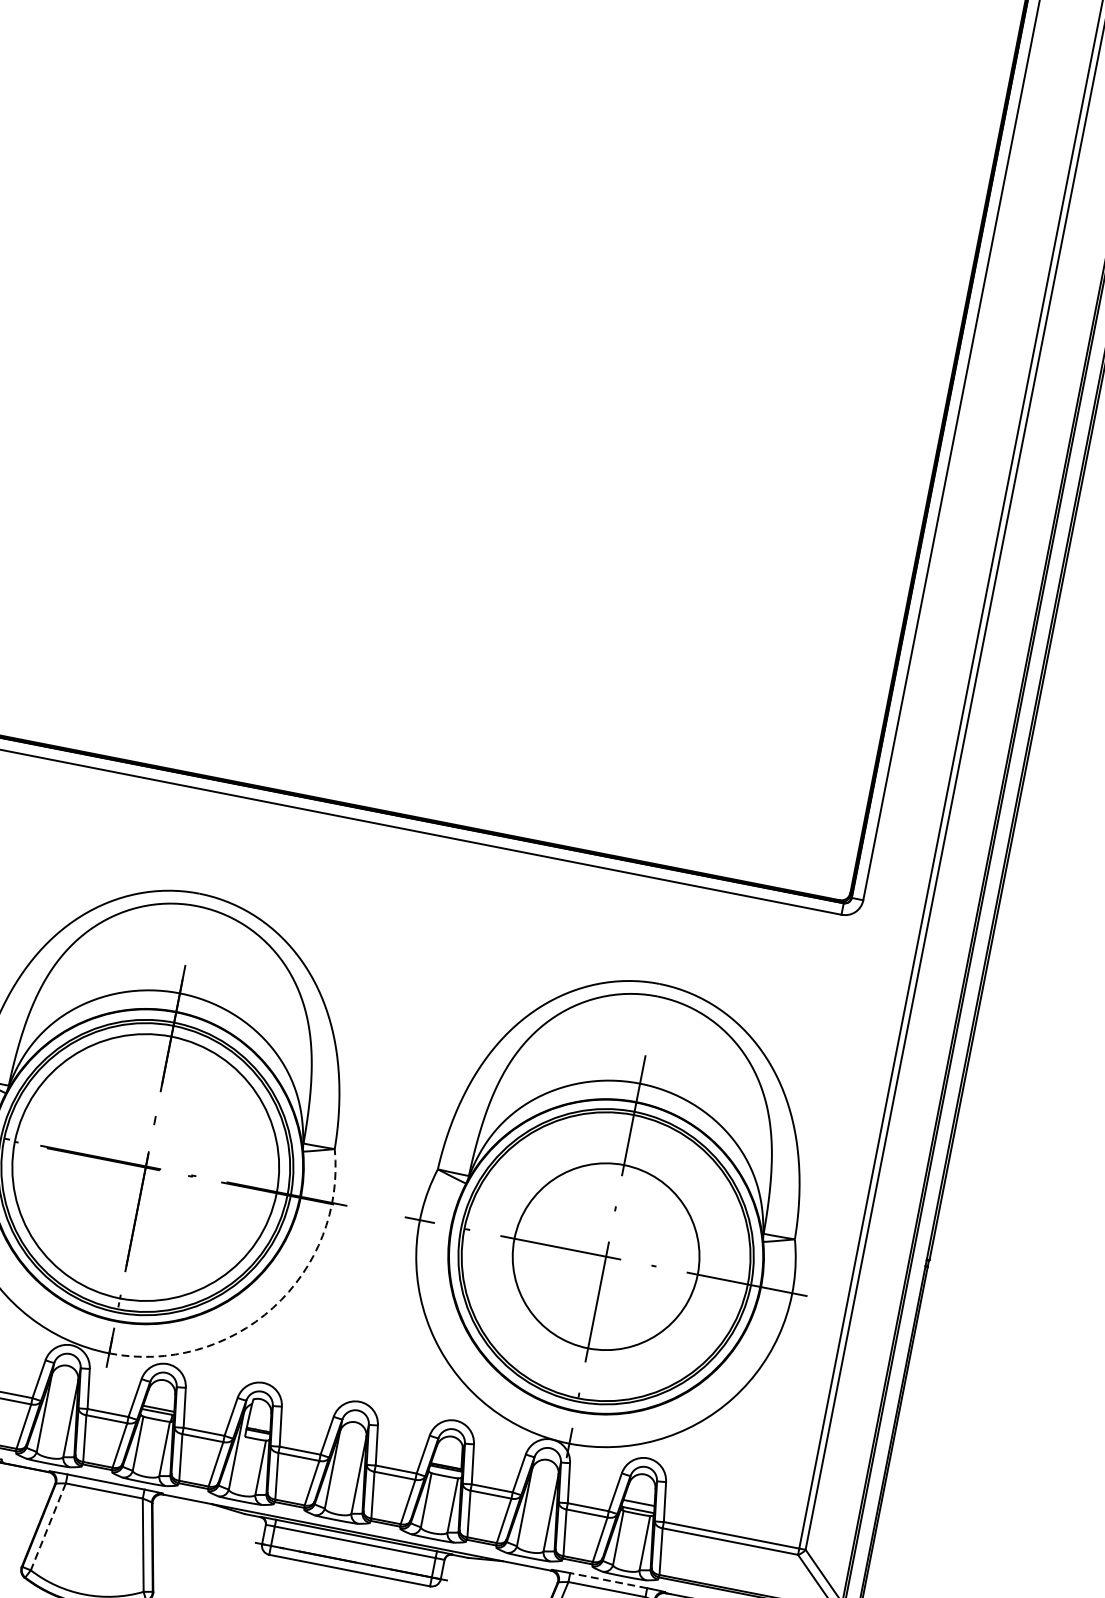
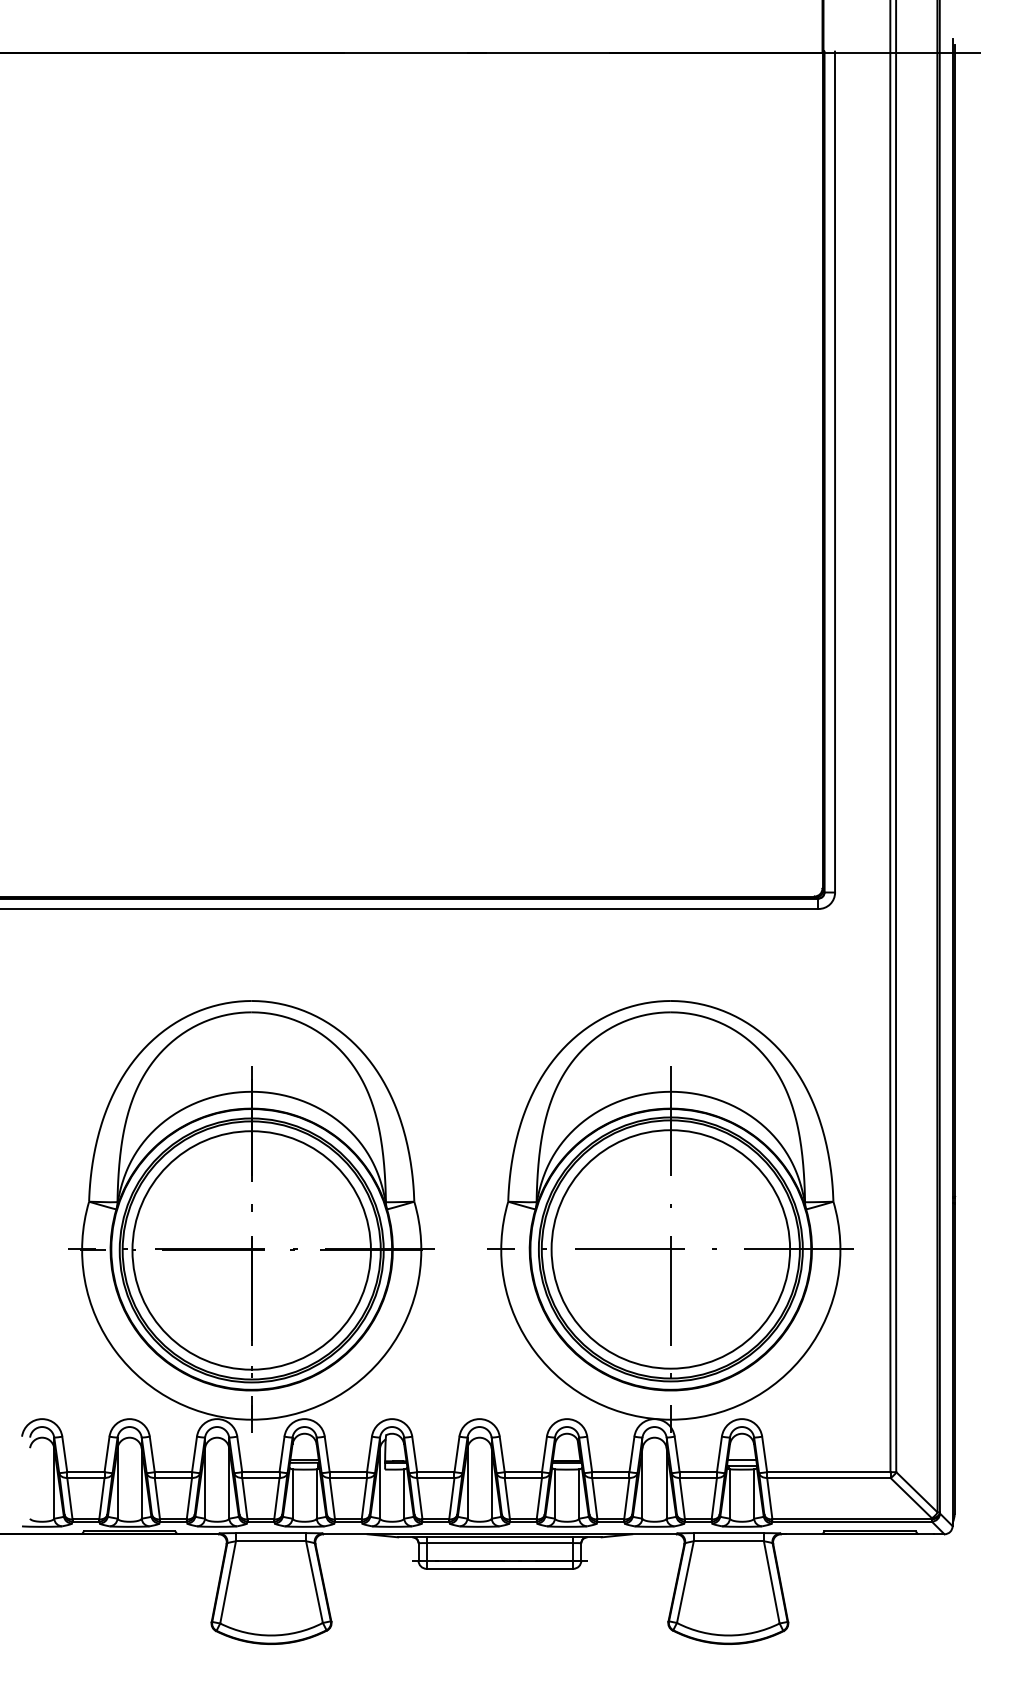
circle: (605, 1256) -> (670, 1249), size x1.43
arc: (273, 1307) -> (387, 1351), dashed -> solid
line: (48, 1527) -> (228, 1582), dashed -> solid
line: (608, 1581) -> (728, 1533), dashed -> solid

